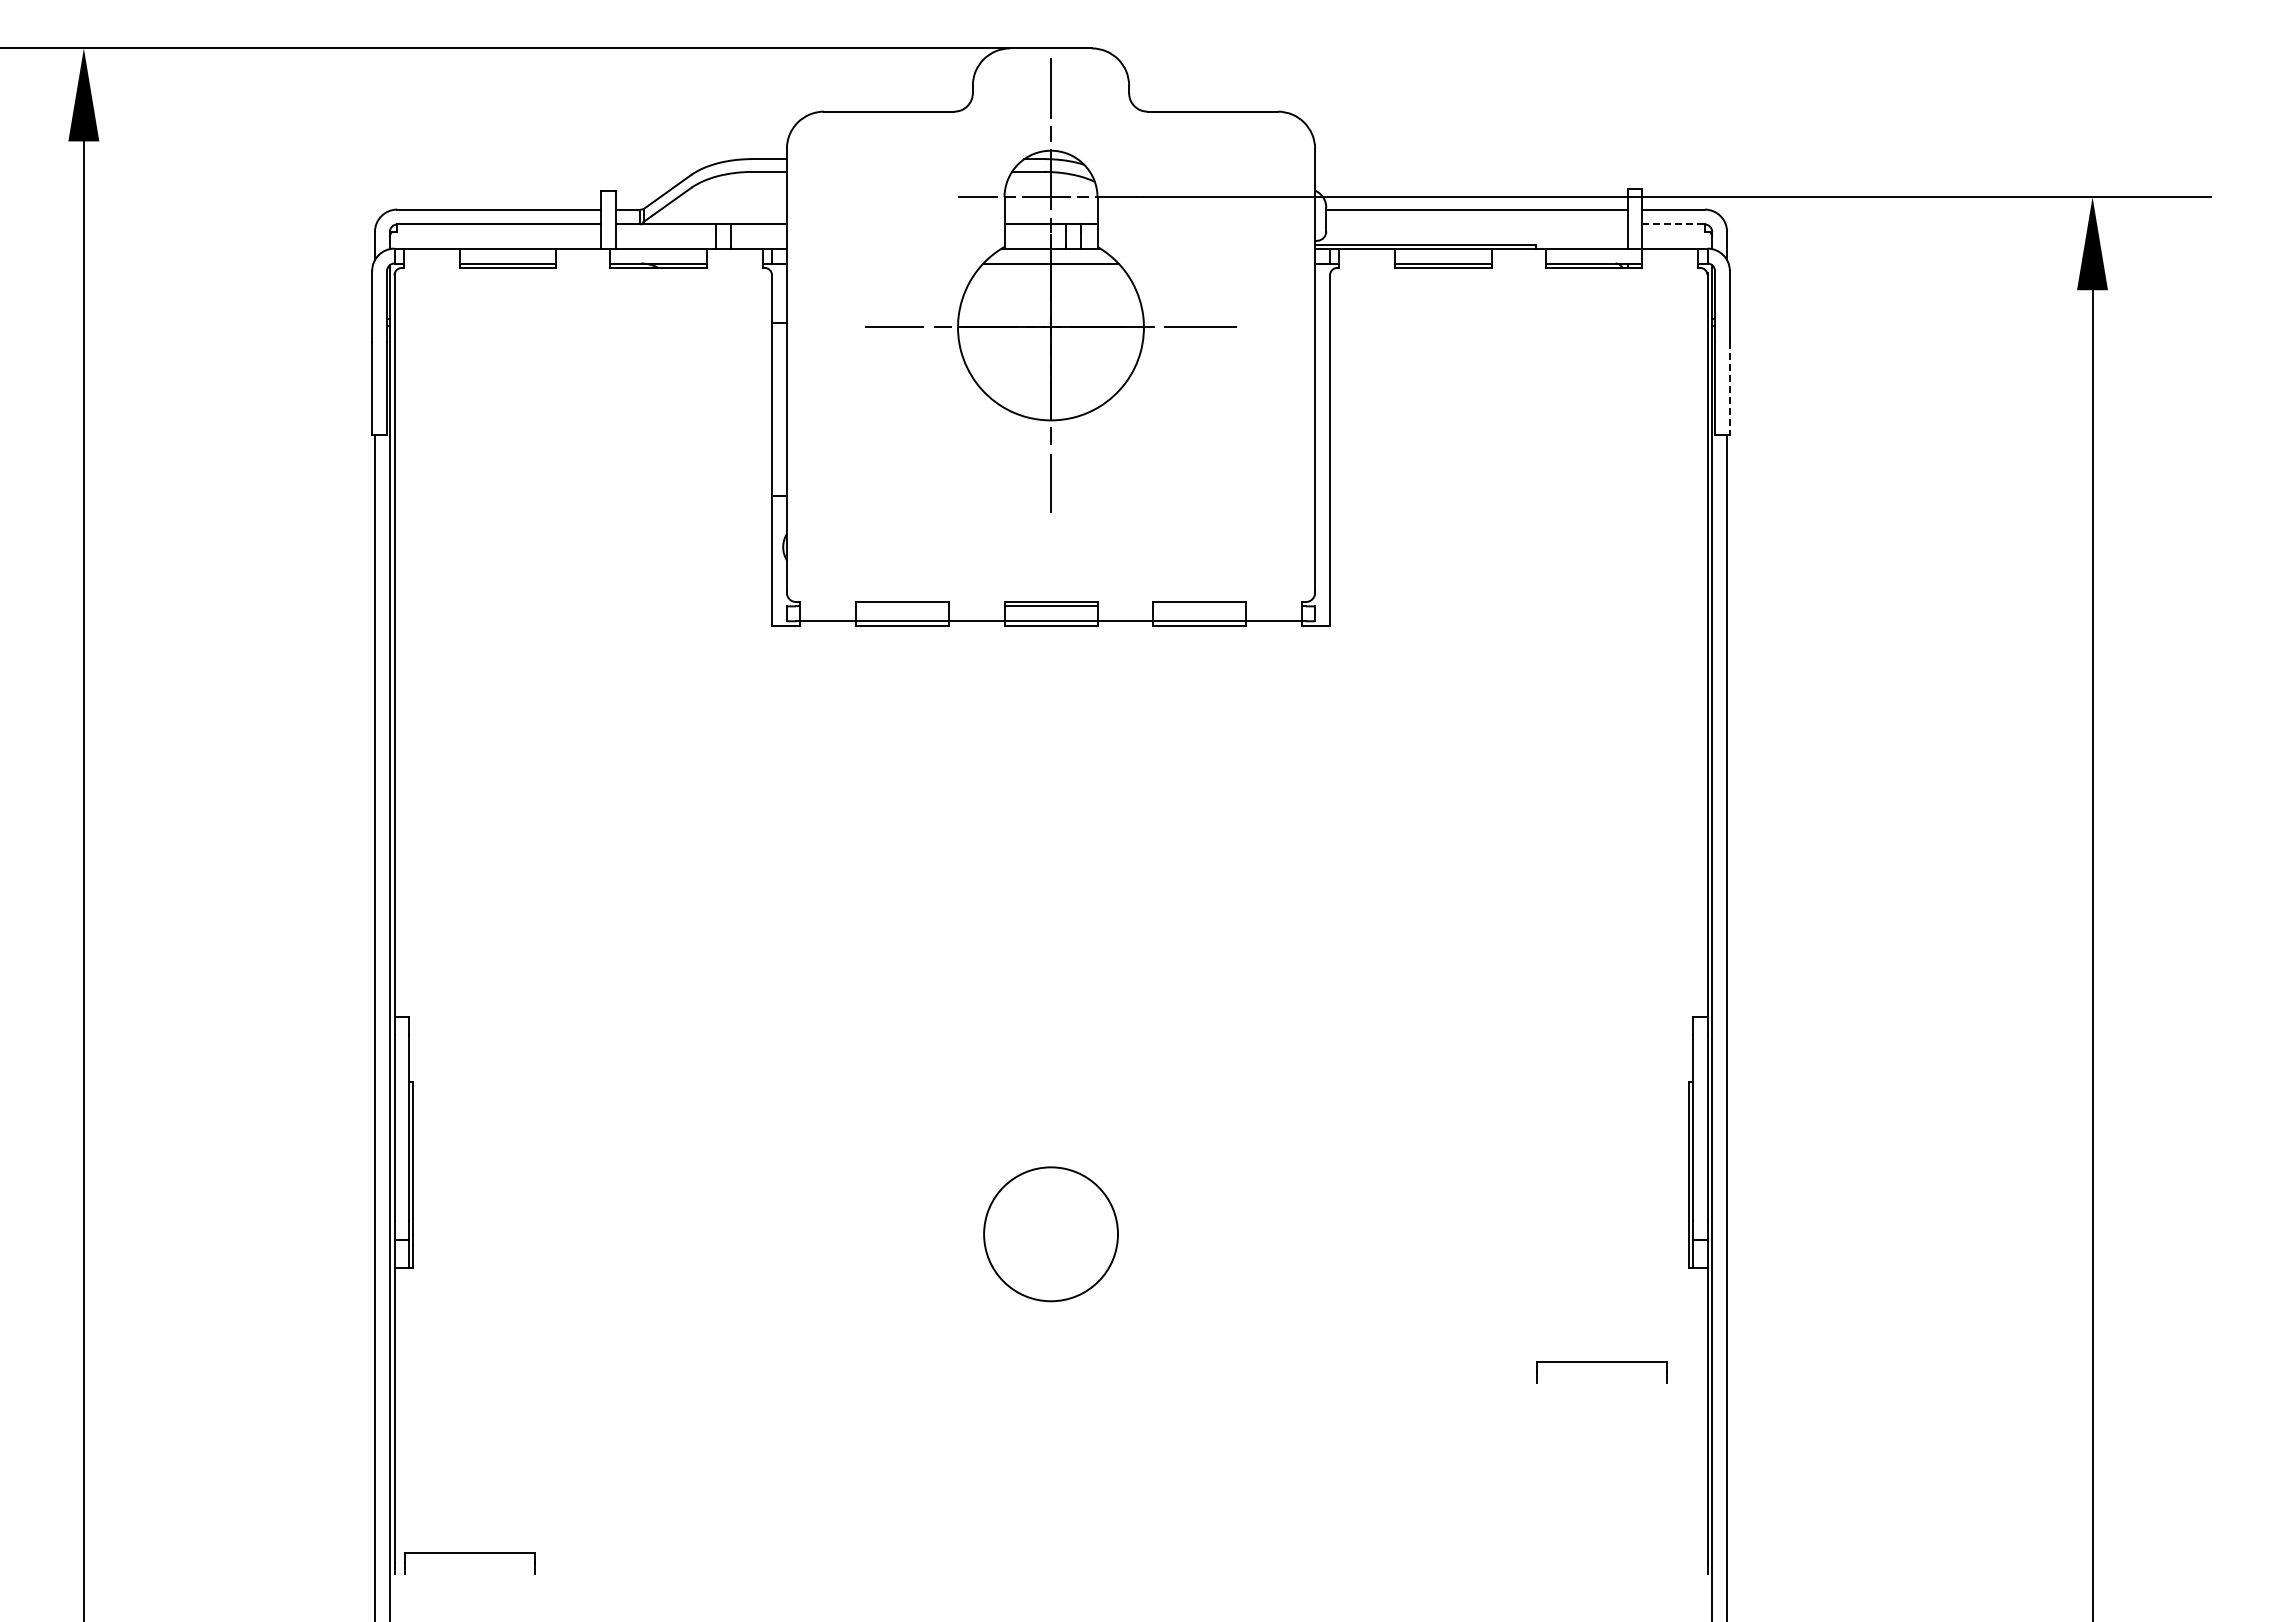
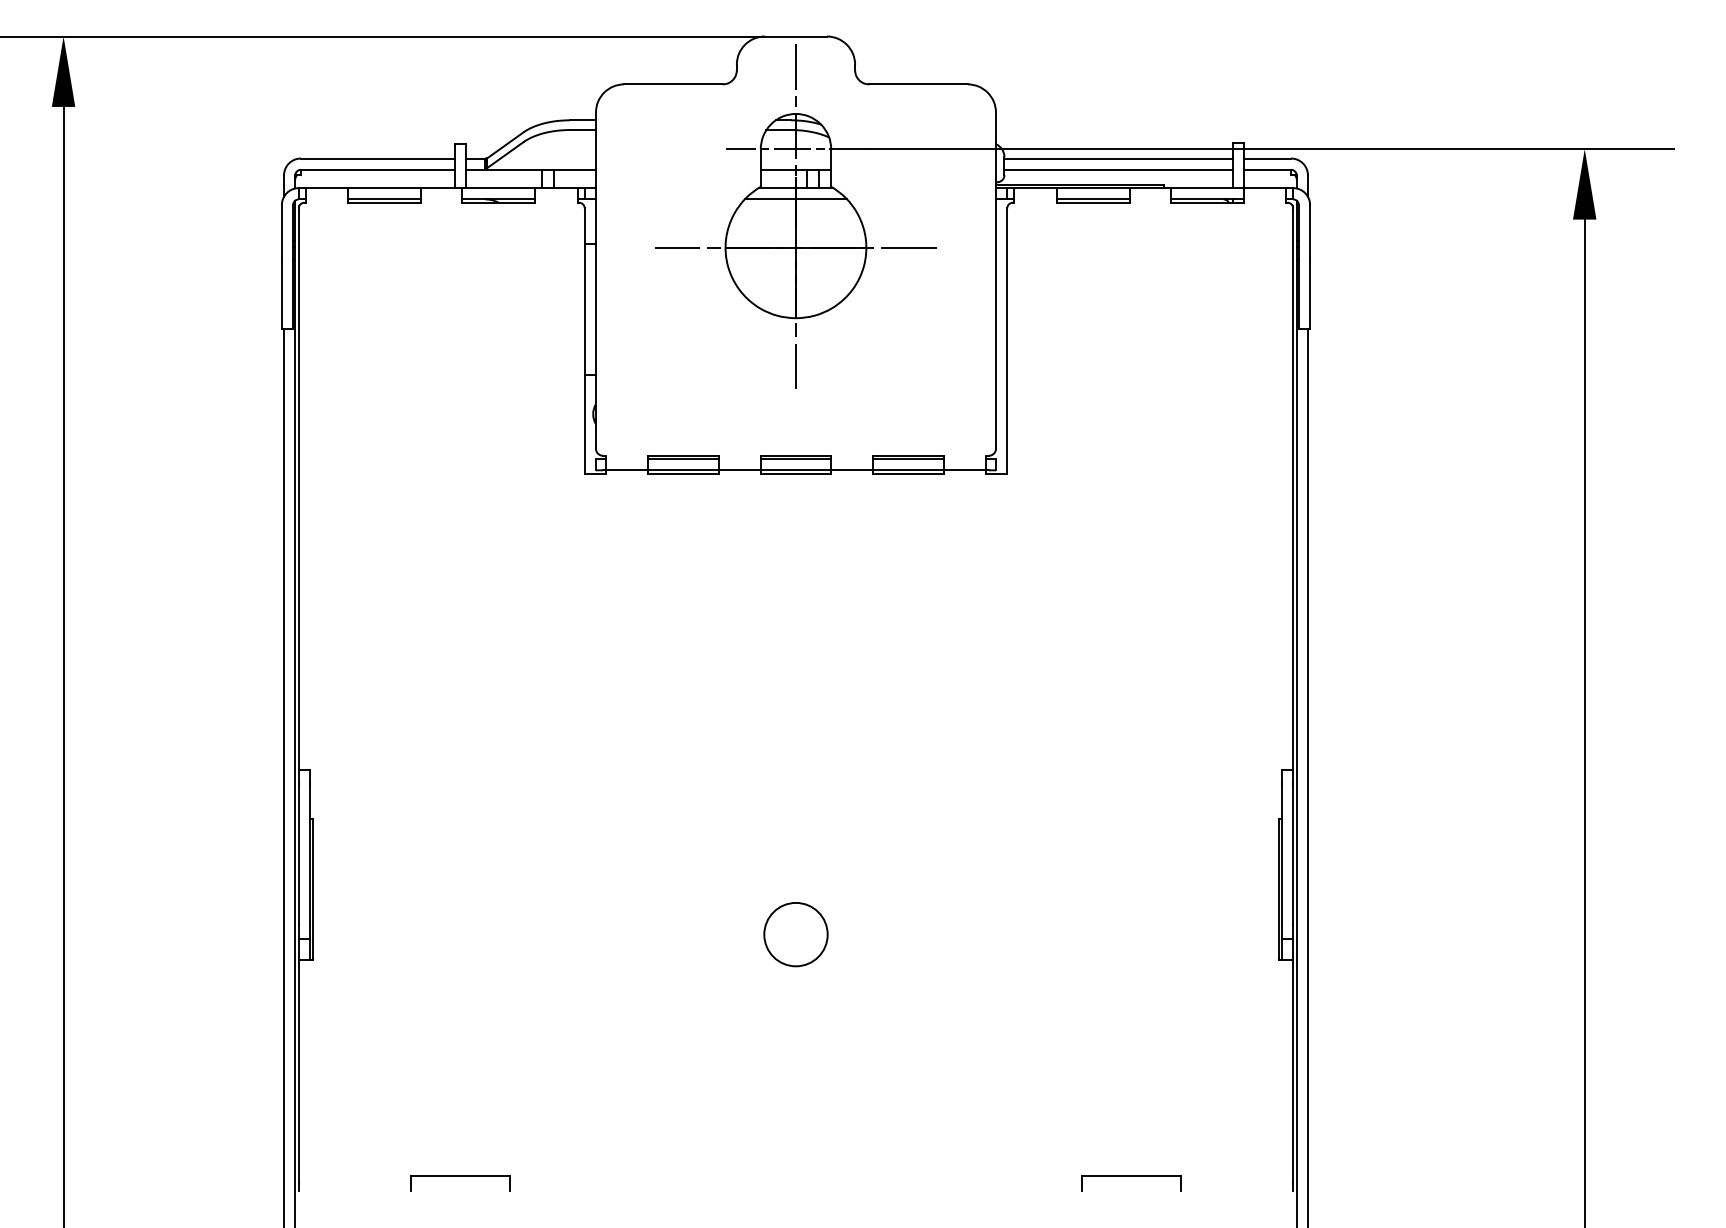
line: (1476, 224) -> (1118, 169), added
line: (1674, 224) -> (1268, 169), dashed -> solid
line: (1729, 388) -> (1309, 294), dashed -> solid
line: (901, 606) -> (682, 459), added
line: (1199, 606) -> (908, 459), added
circle: (1050, 1234) -> (795, 934), size x0.62
part: (1601, 1362) -> (1131, 1176), moved
part: (469, 1553) -> (460, 1176), moved

